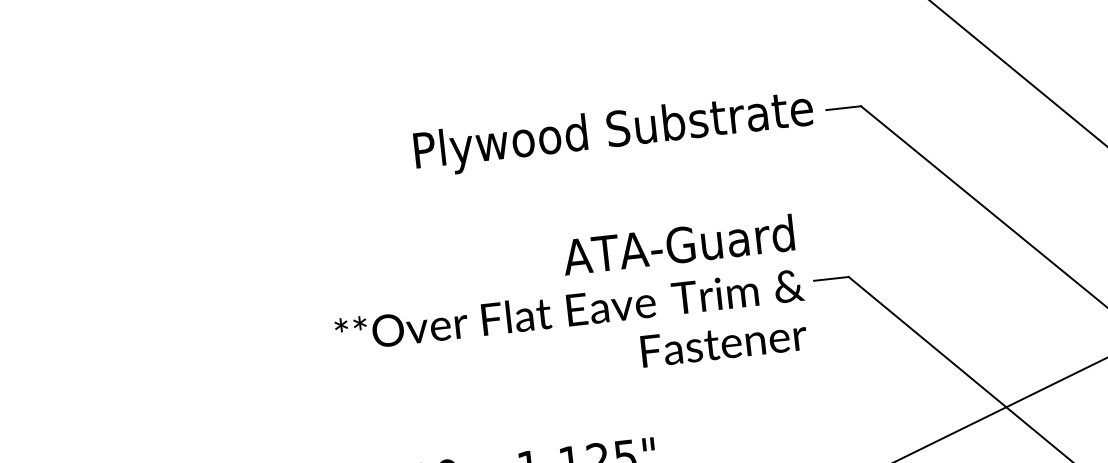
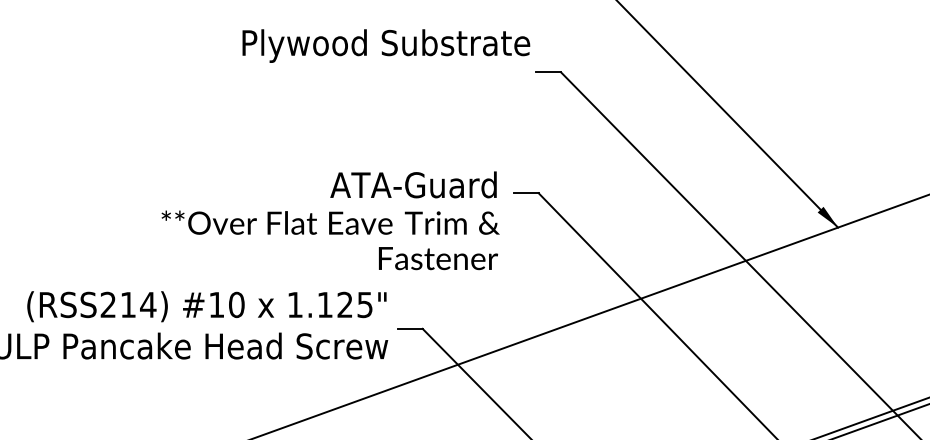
text: (614, 132) -> (386, 45), moved
text: (569, 306) -> (330, 220), moved

